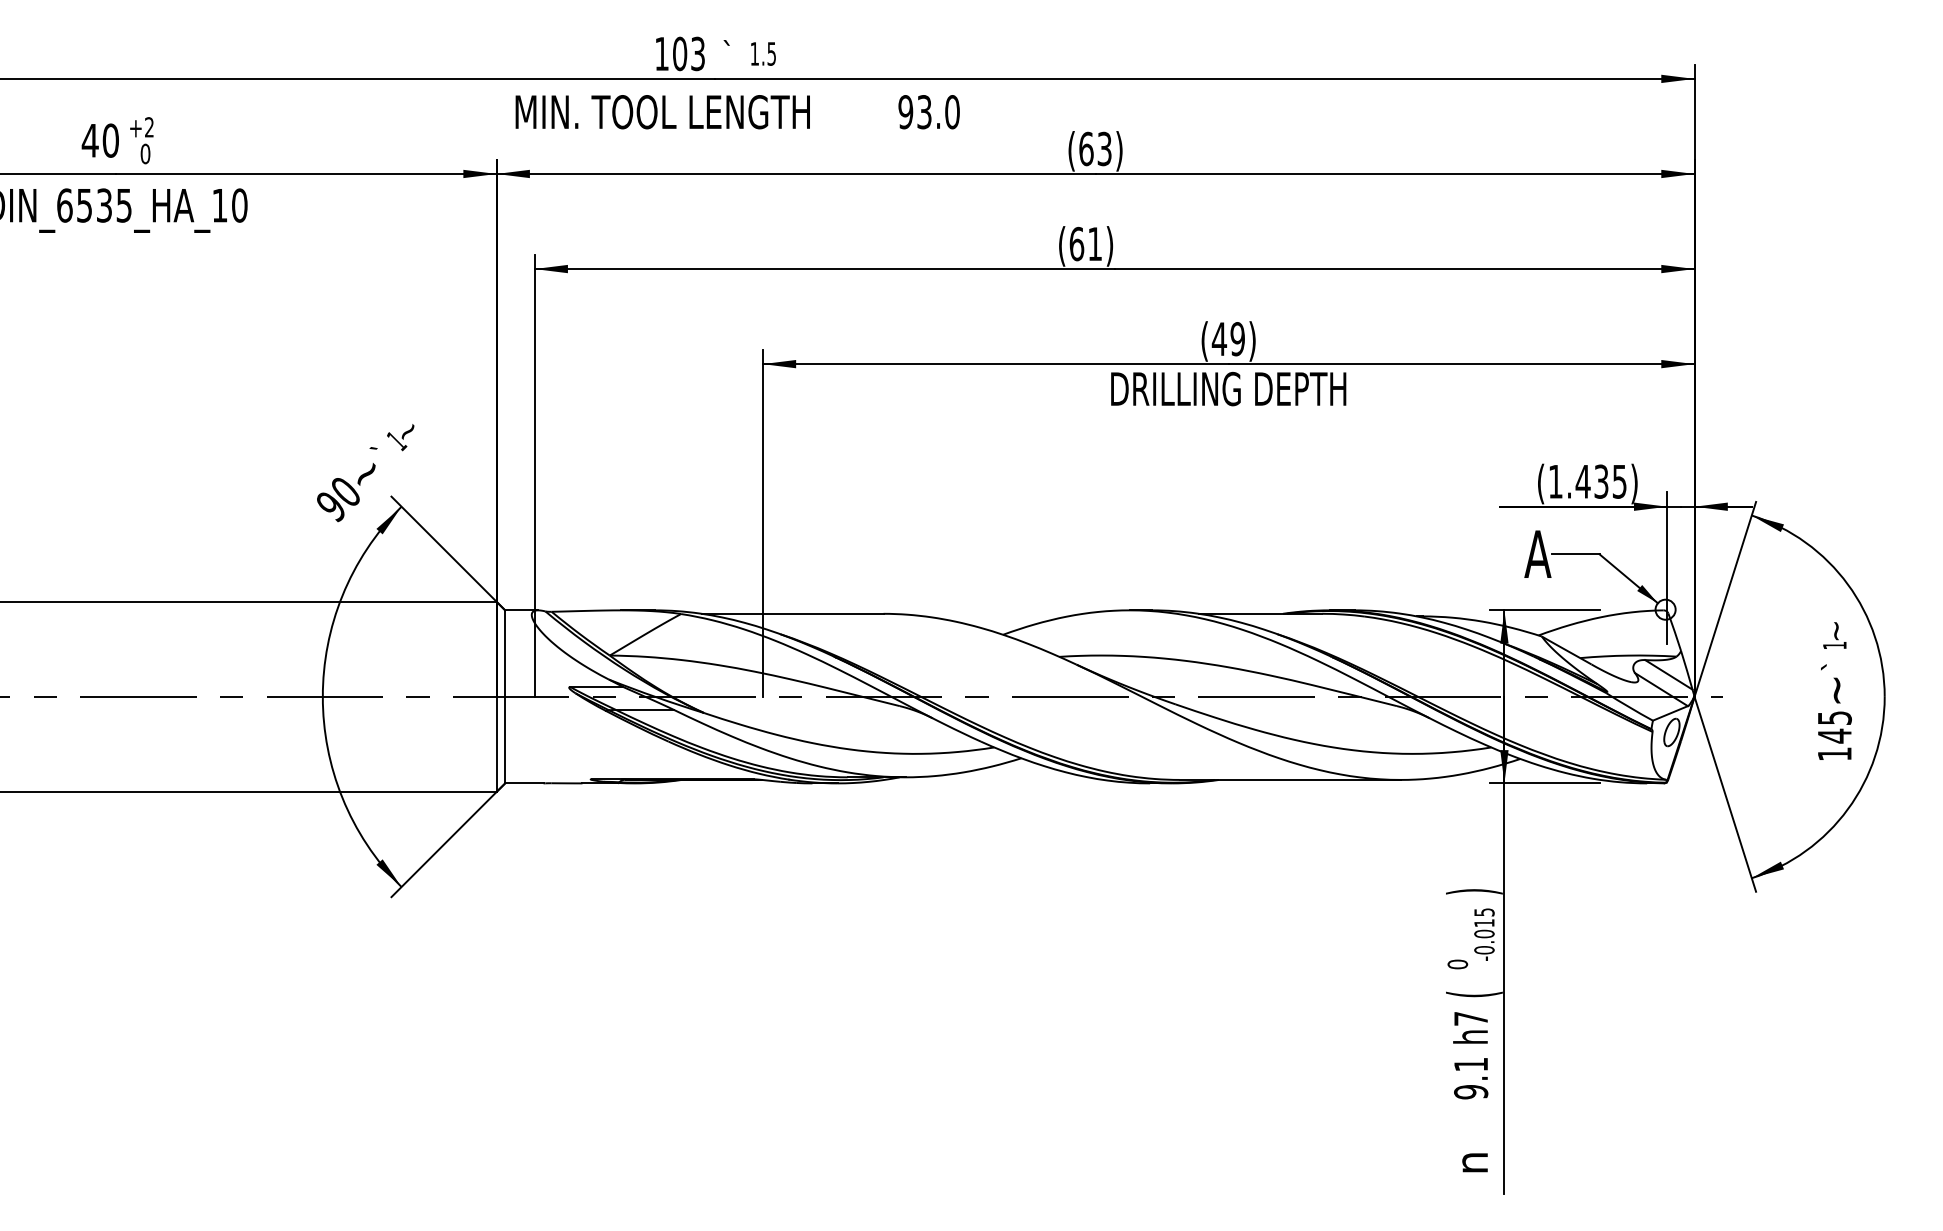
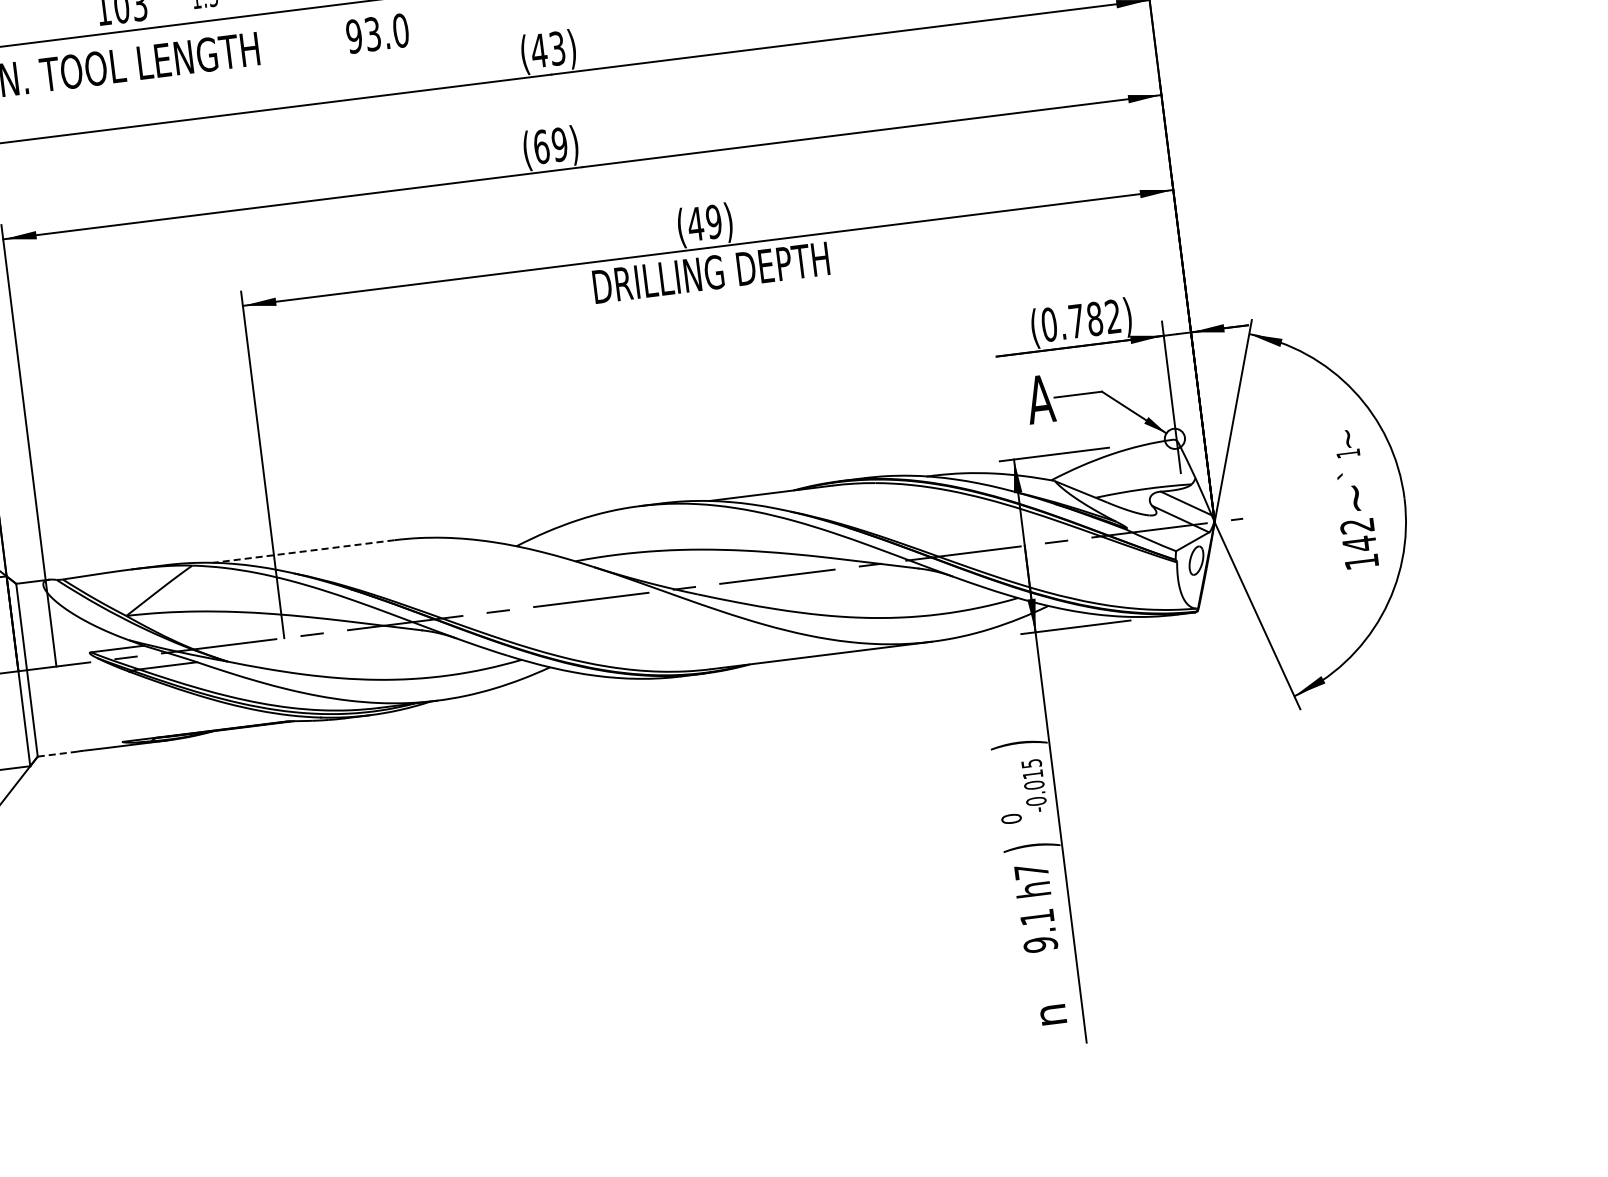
text: (1085, 148) -> (538, 50), (63) -> (43)
text: (1095, 244) -> (560, 145), (61) -> (69)
text: (1587, 481) -> (1080, 320), (1.435) -> (0.782)
line: (792, 613) -> (303, 551), solid -> dashed
text: (1834, 717) -> (1356, 525), 145 -> 142
line: (524, 783) -> (57, 754), solid -> dashed
text: (1474, 994) -> (1031, 846), ( -> )

